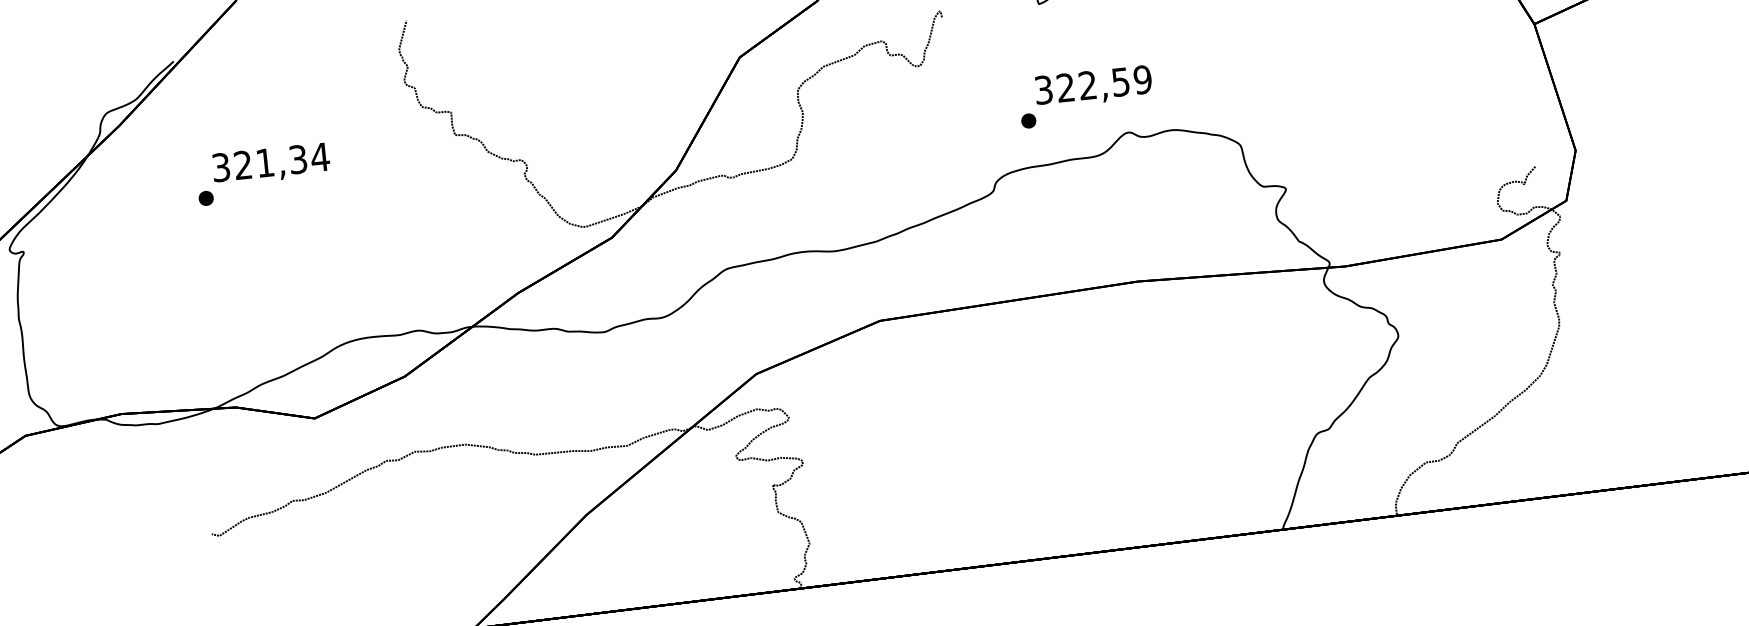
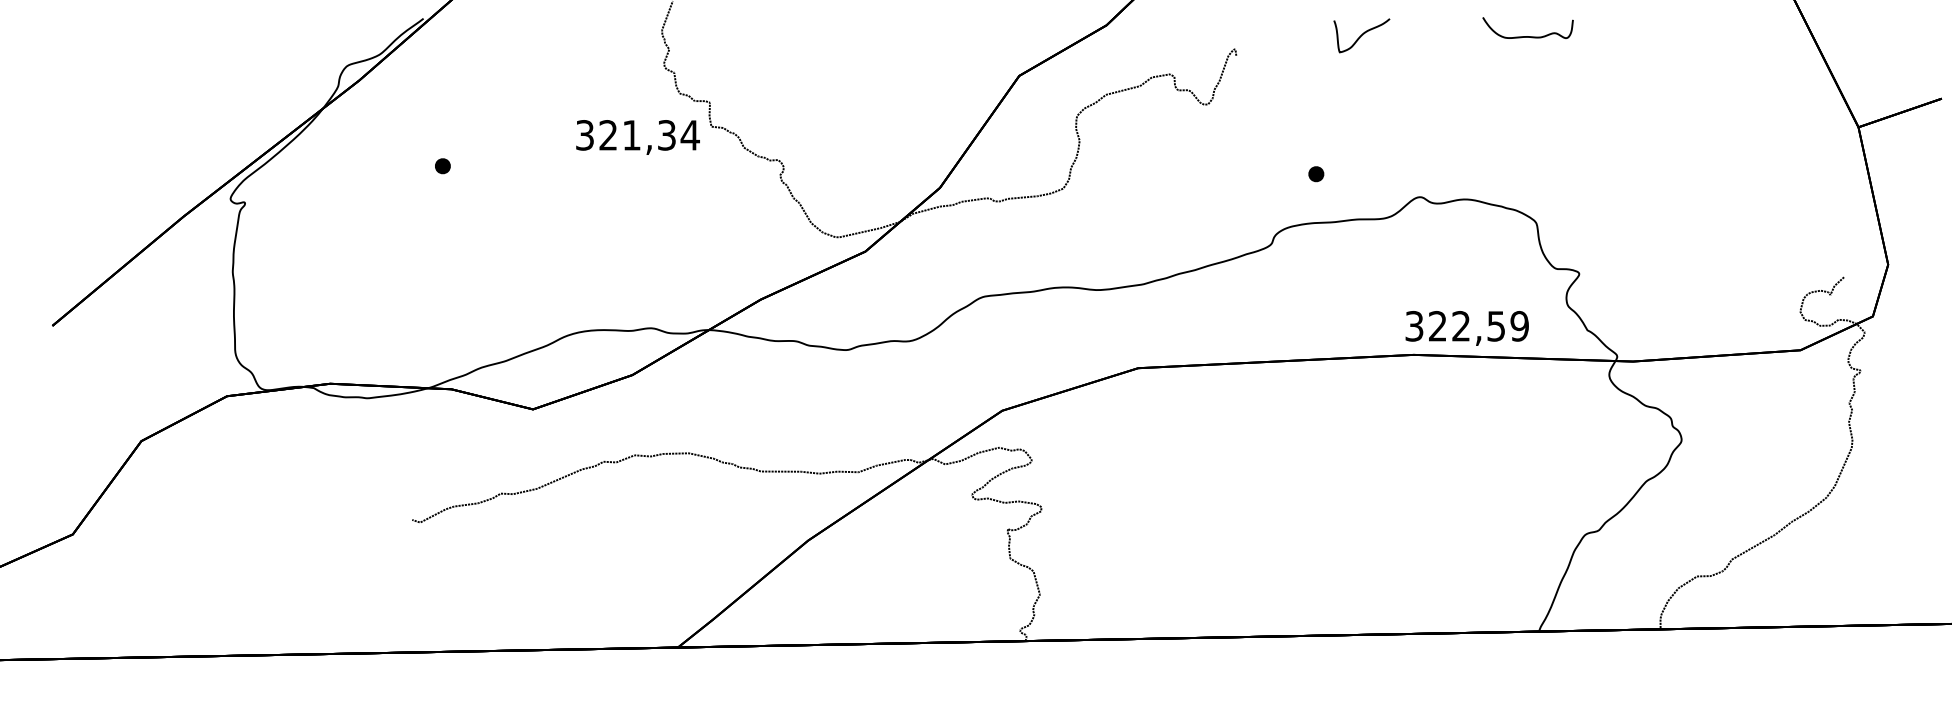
text: (1092, 87) -> (1466, 328), moved
text: (270, 164) -> (637, 137), moved

